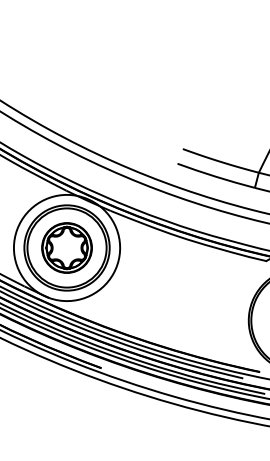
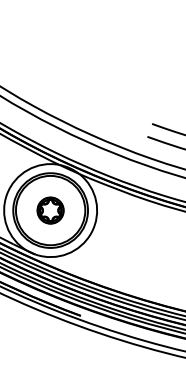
part: (66, 247) -> (50, 210), size x0.6

